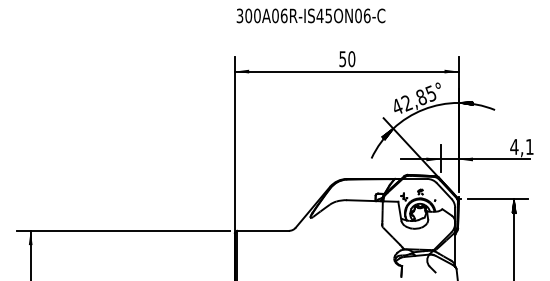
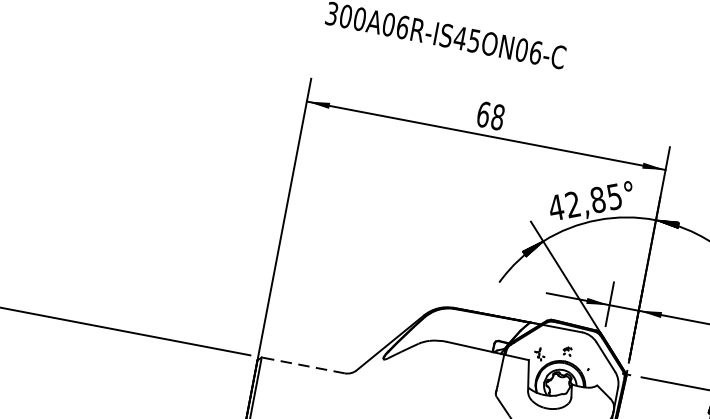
text: (347, 59) -> (490, 116), 50 -> 68
line: (263, 230) -> (304, 364), solid -> dashed

